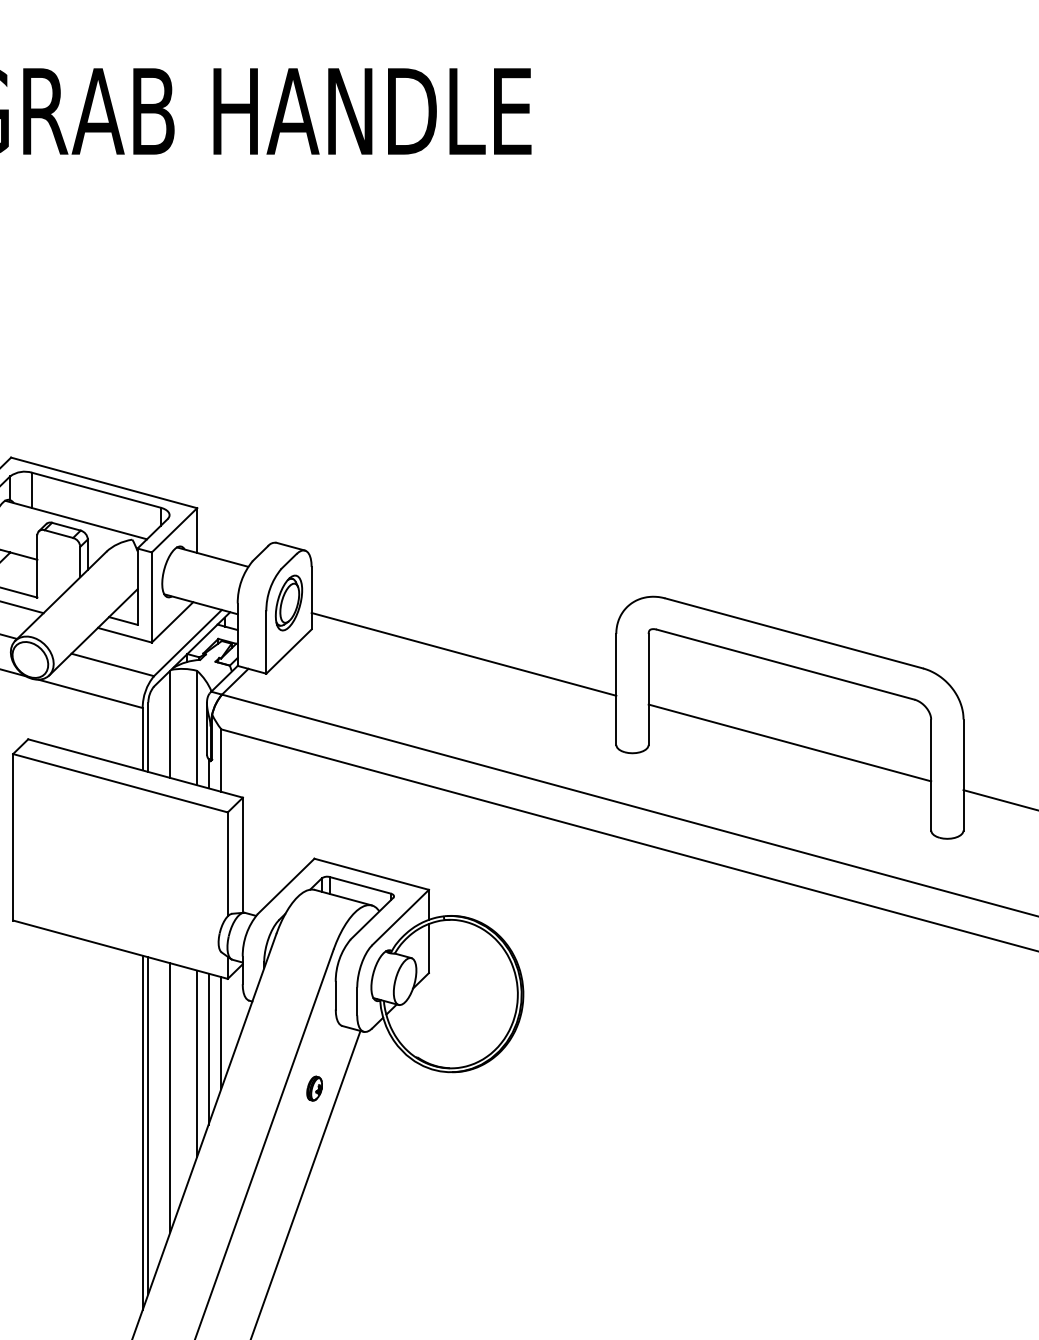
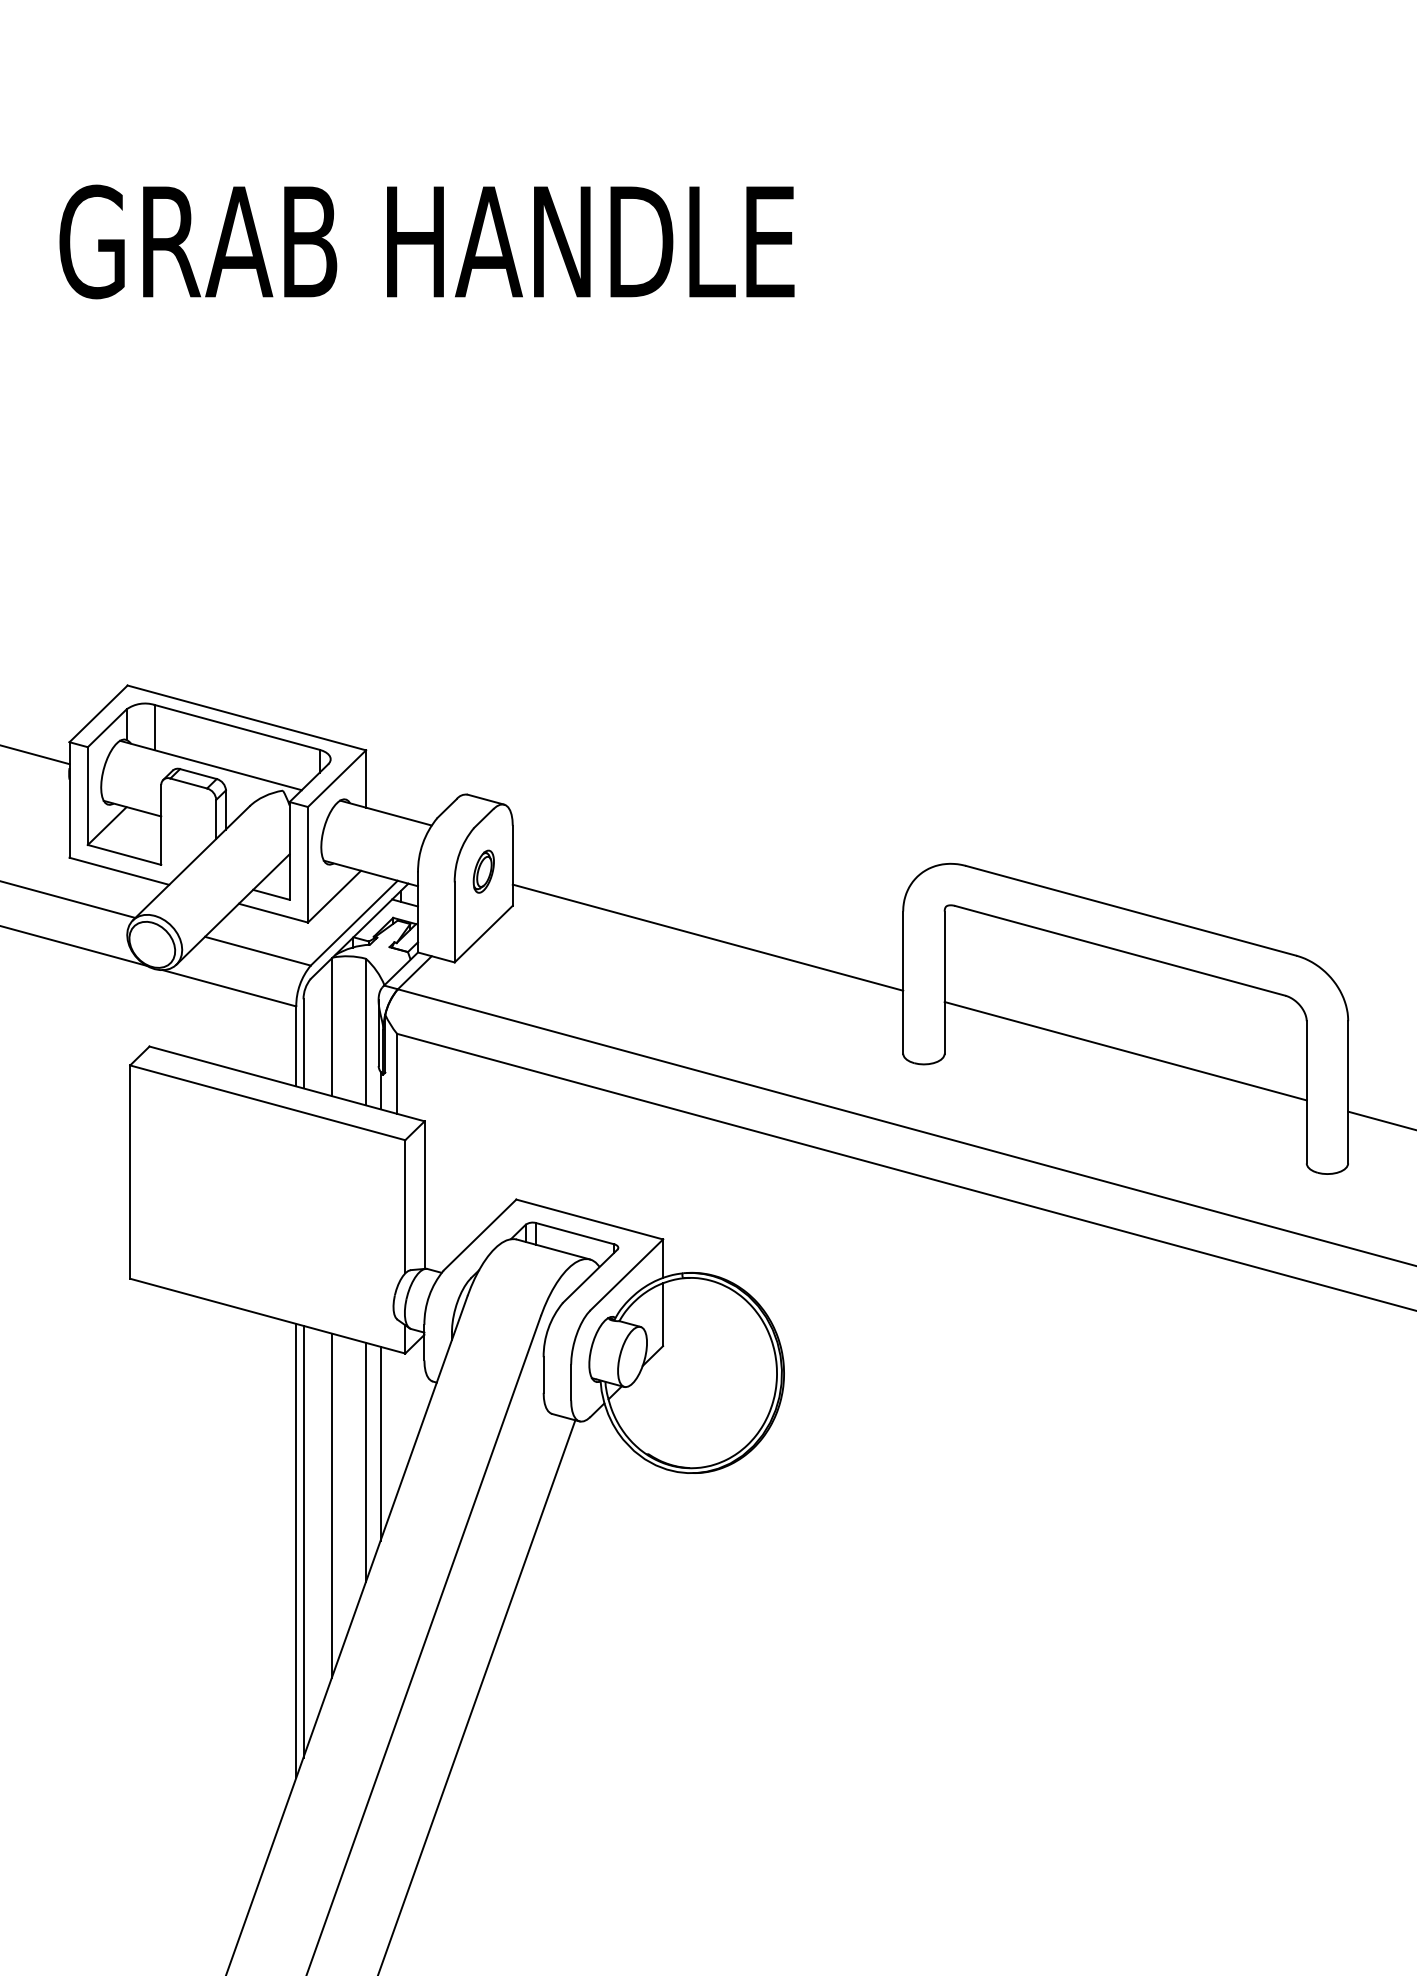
part: (288, 602) -> (483, 871), size x0.6
line: (221, 1032) -> (397, 1422), removed
part: (314, 1088) -> (516, 1494), removed

